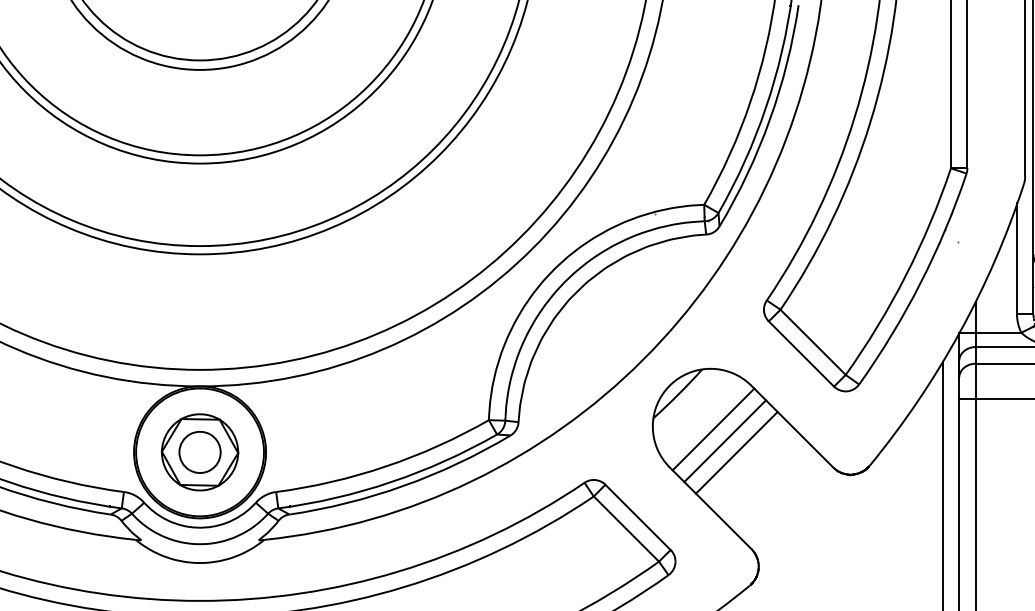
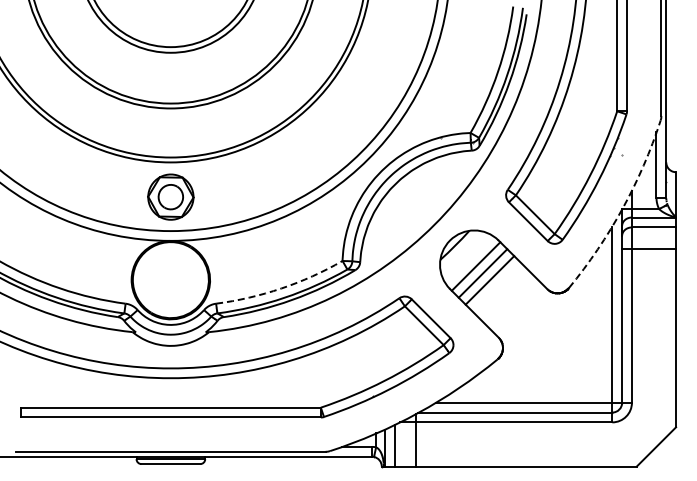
arc: (959, 331) -> (622, 208), solid -> dashed
part: (199, 451) -> (170, 196), moved
arc: (386, 466) -> (281, 288), solid -> dashed

